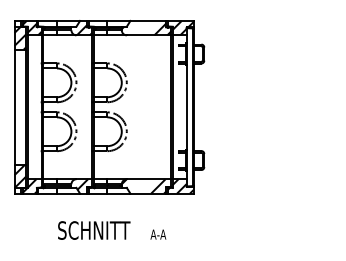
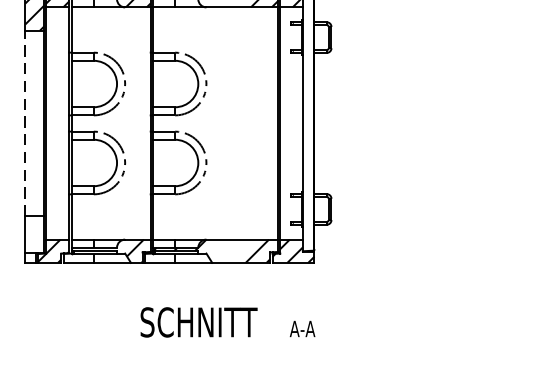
line: (14, 107) -> (25, 123), solid -> dashed
hatch: (20, 175) -> (34, 233), removed
text: (112, 230) -> (228, 322), moved

